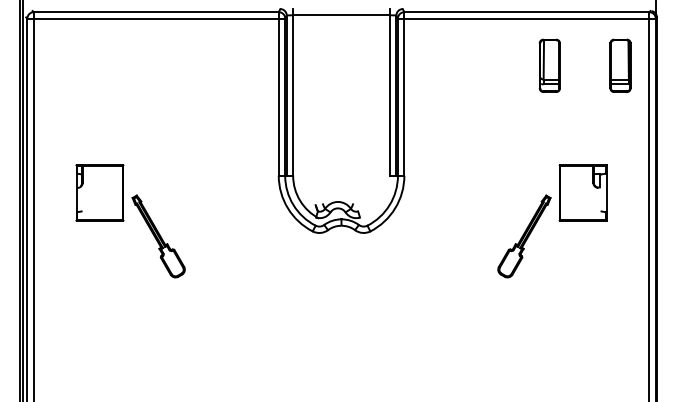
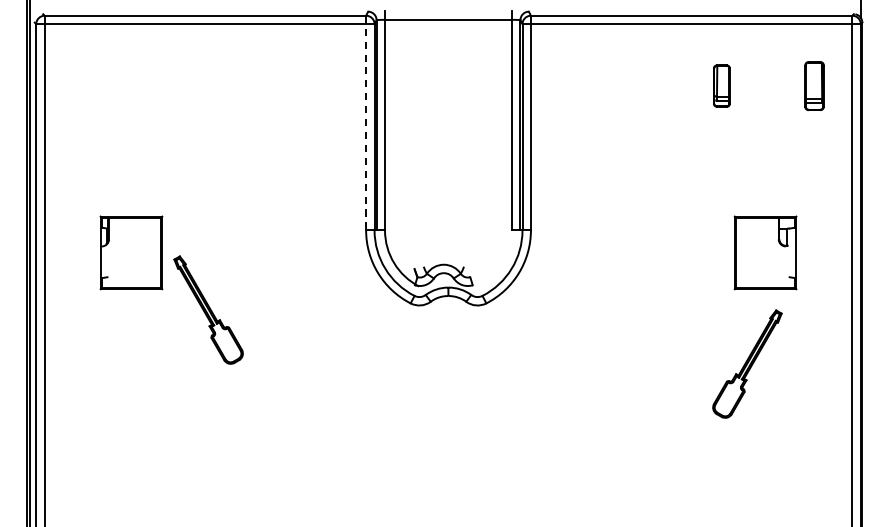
part: (549, 65) -> (721, 85), size x0.6
part: (620, 65) -> (814, 85), size x0.7
line: (279, 94) -> (366, 123), solid -> dashed
part: (524, 236) -> (747, 363), moved

